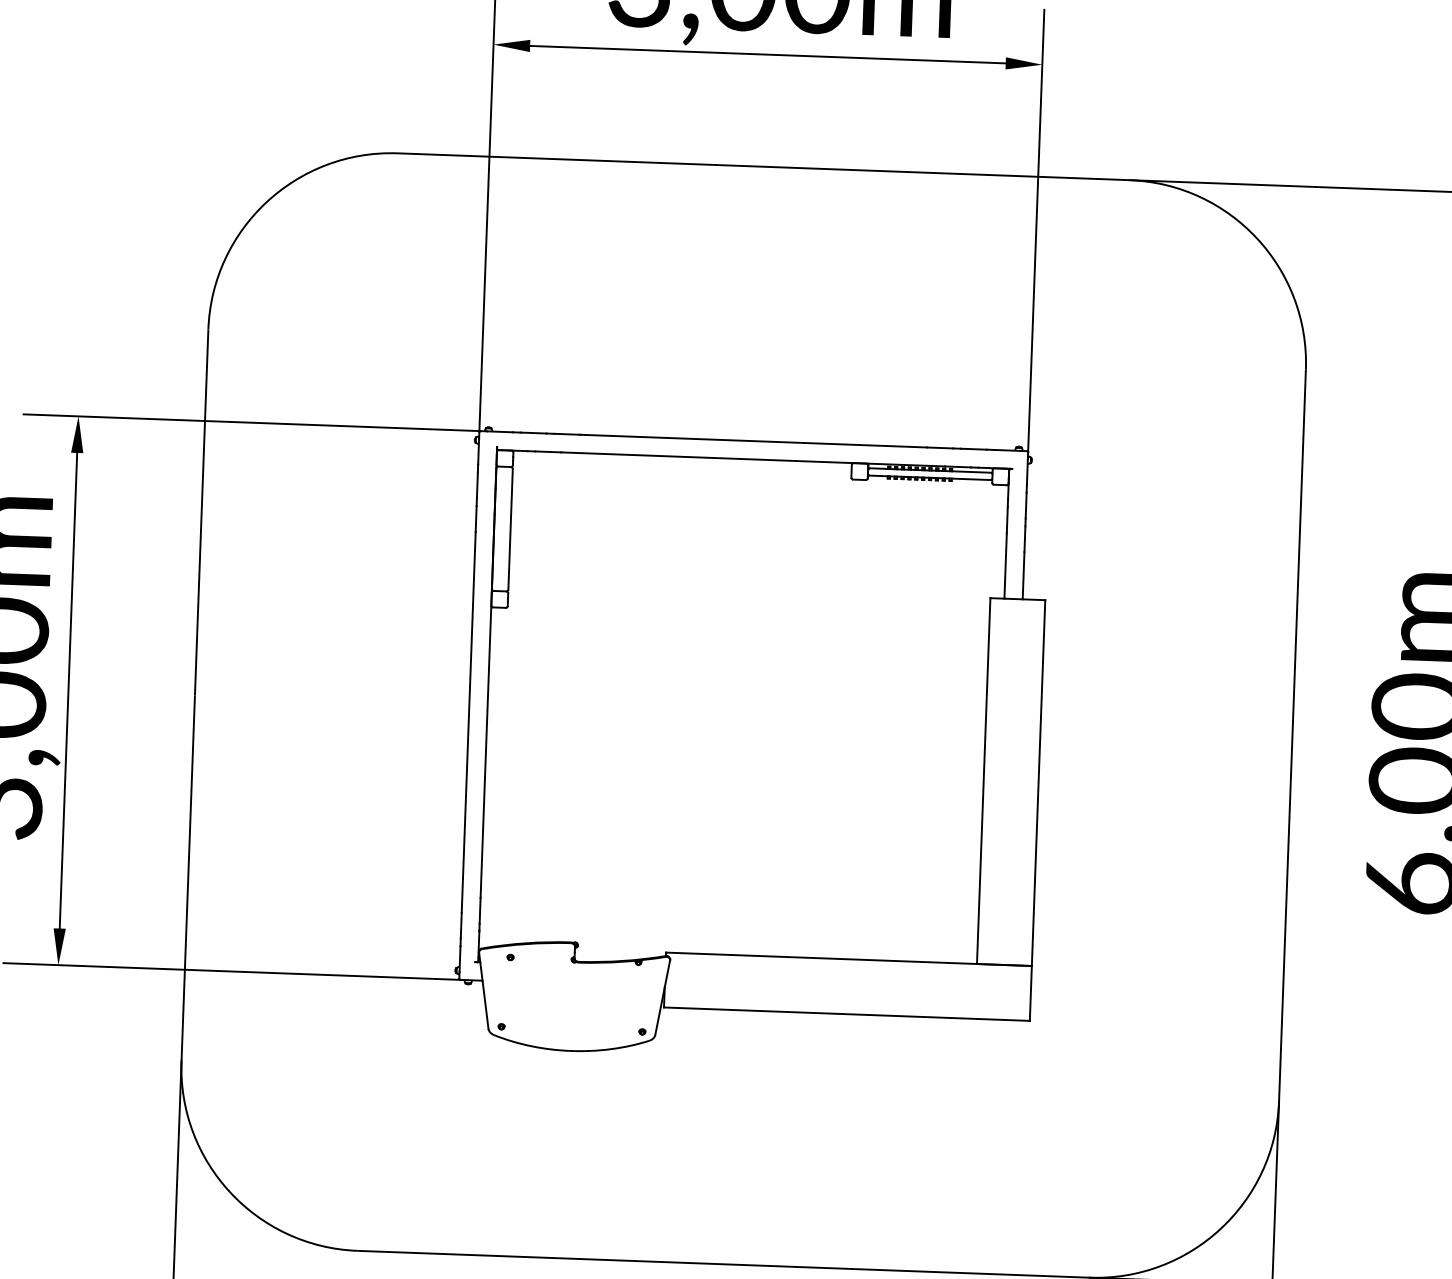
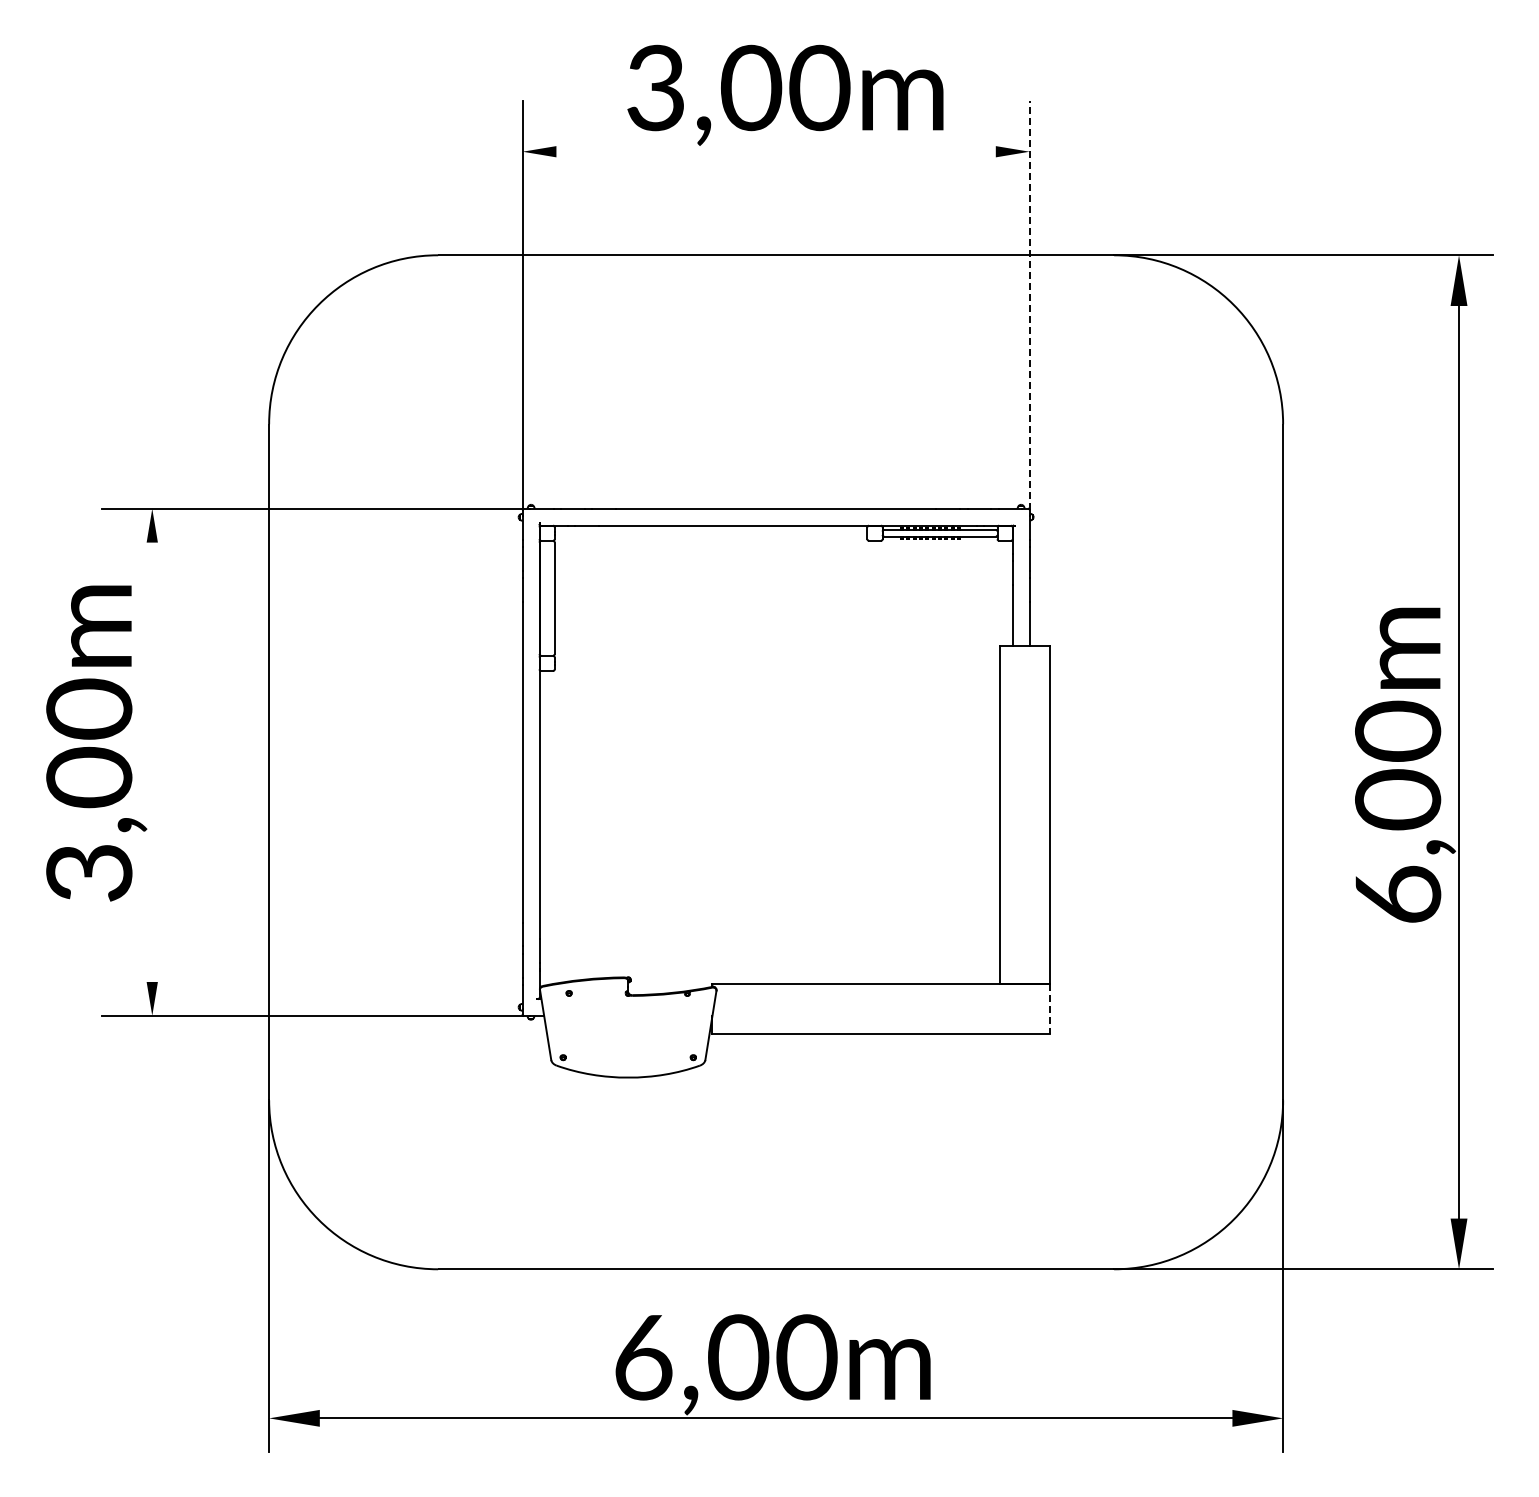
line: (767, 54) -> (775, 151), removed
line: (1036, 230) -> (1029, 304), solid -> dashed
line: (68, 689) -> (152, 761), removed
line: (1030, 993) -> (1050, 1009), solid -> dashed

